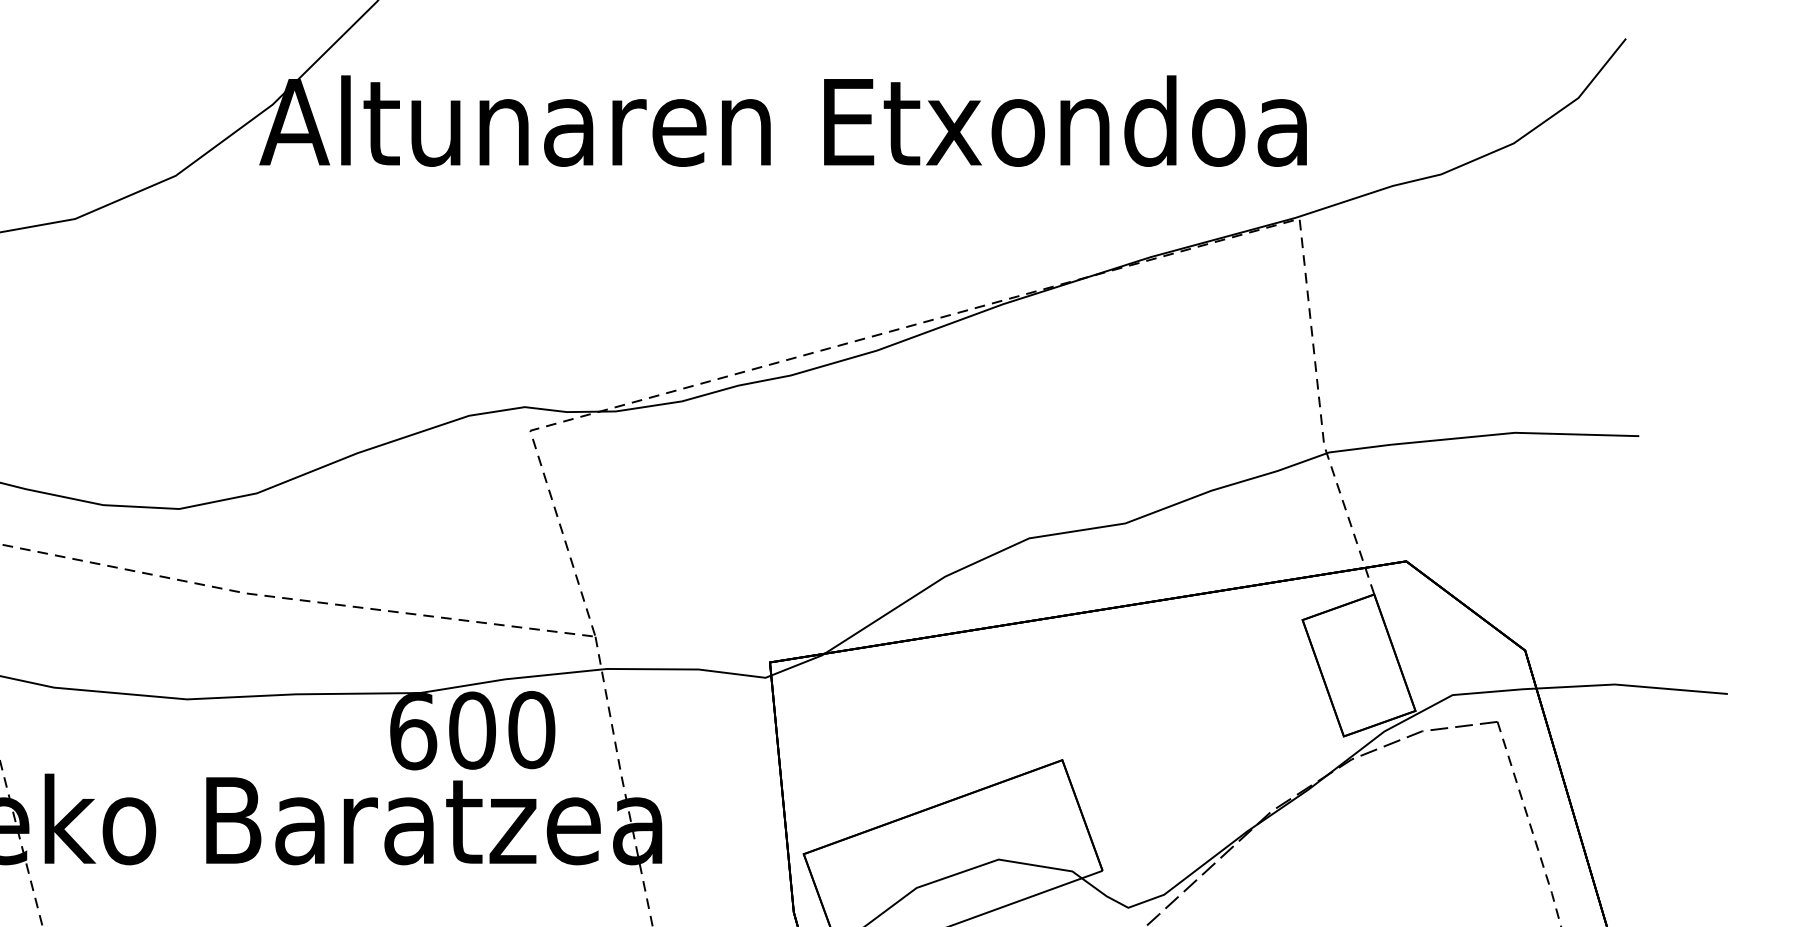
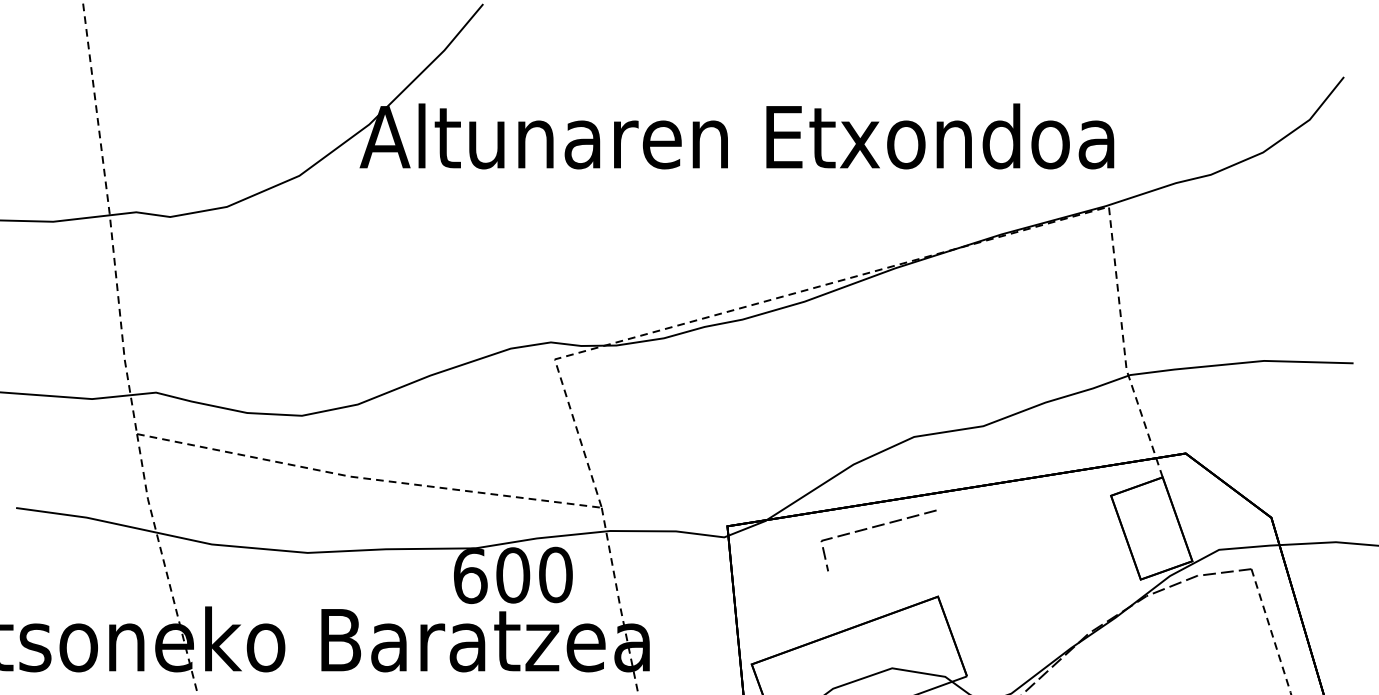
line: (976, 664) -> (876, 527), added

